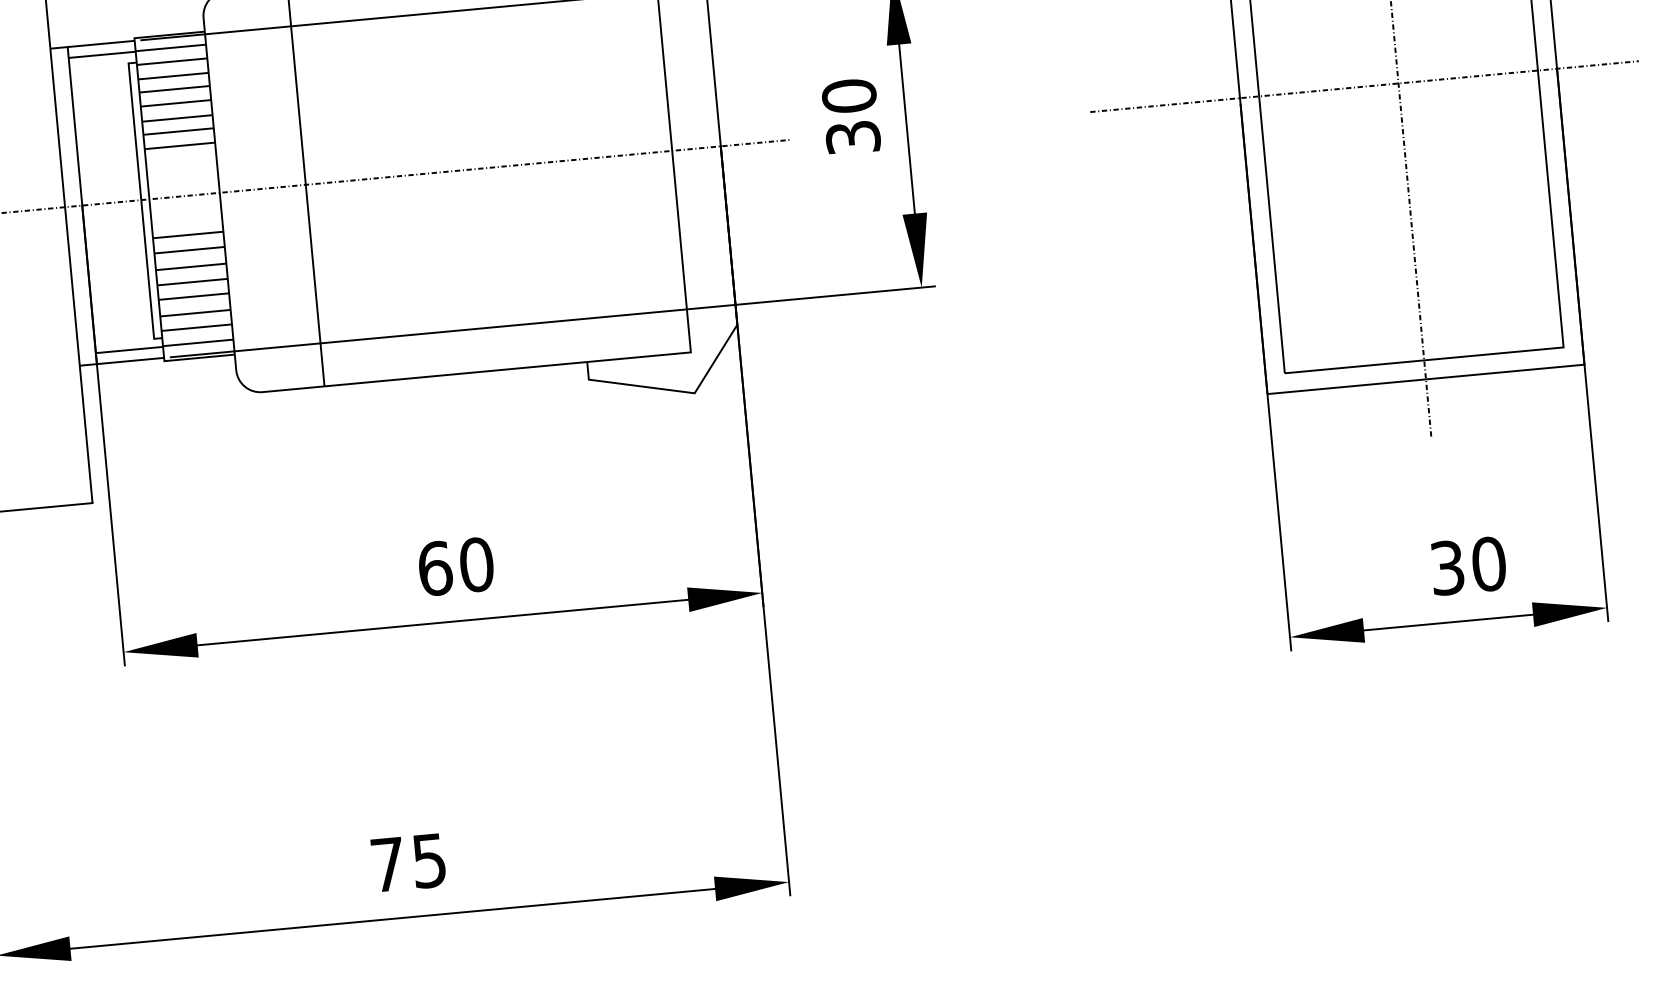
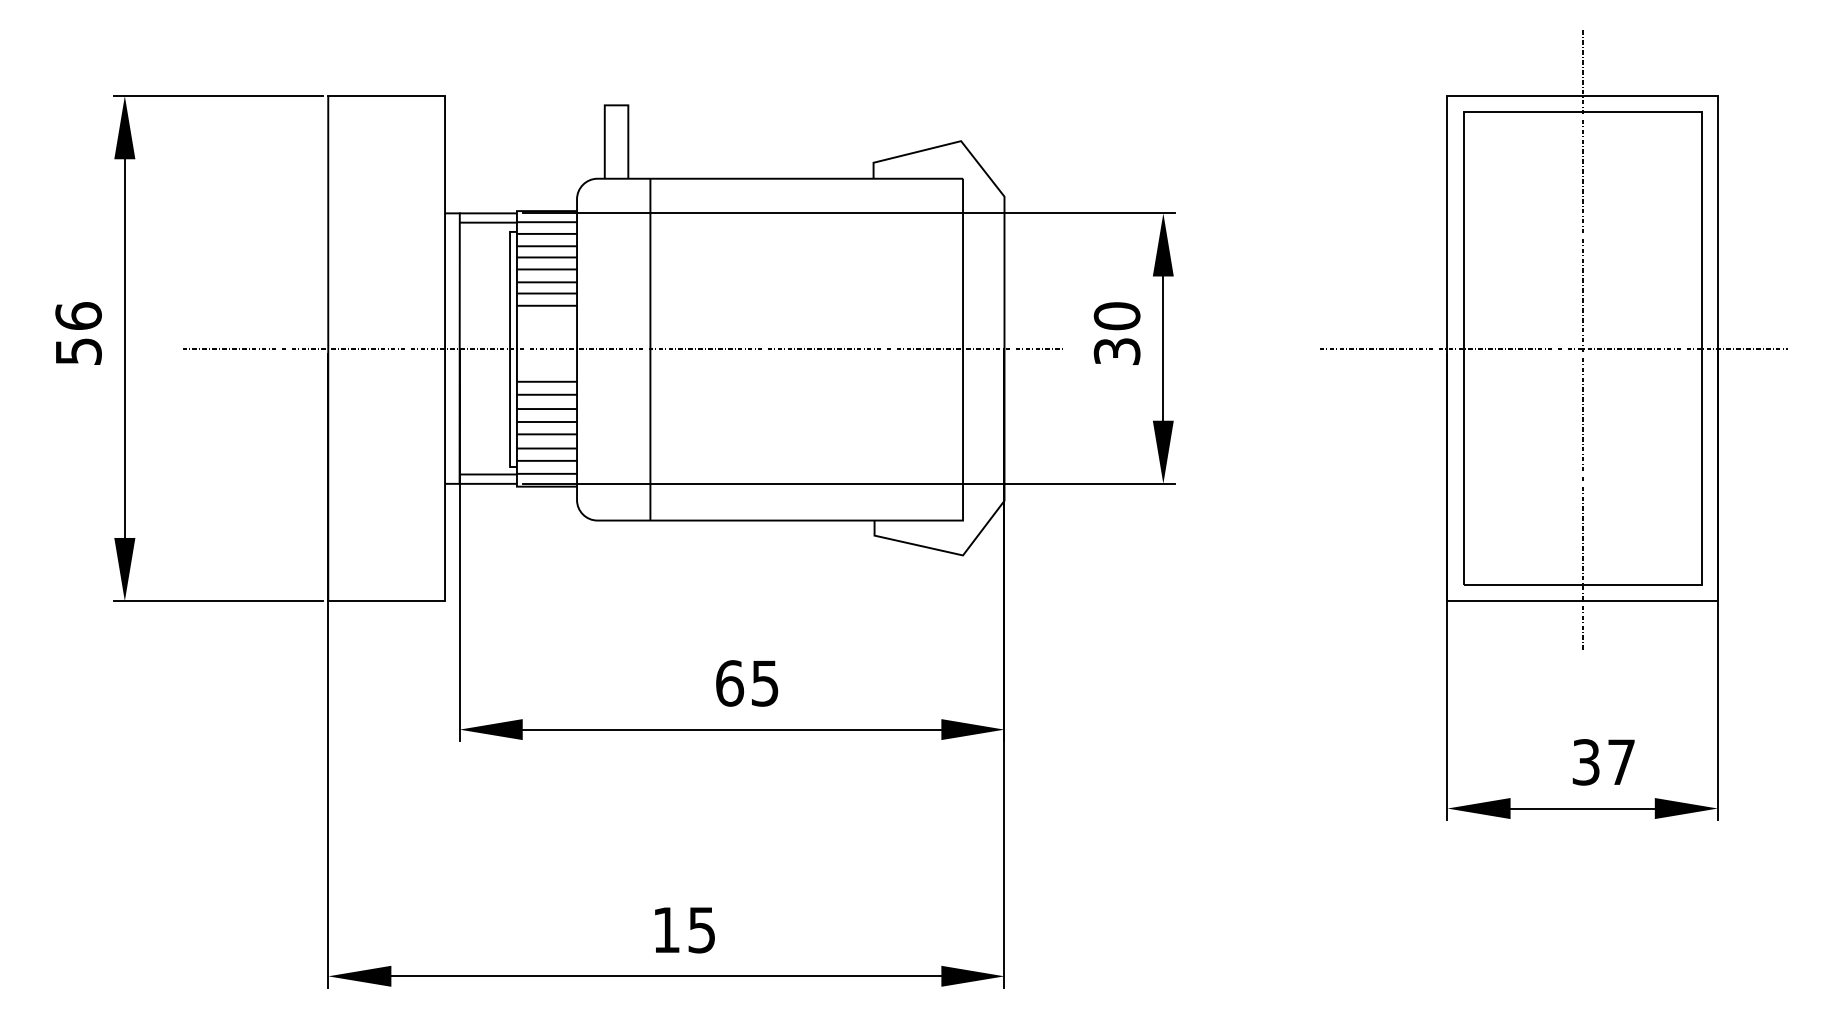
text: (477, 564) -> (765, 683), 60 -> 65
text: (1488, 564) -> (1621, 762), 30 -> 37
text: (387, 863) -> (666, 929), 75 -> 15

